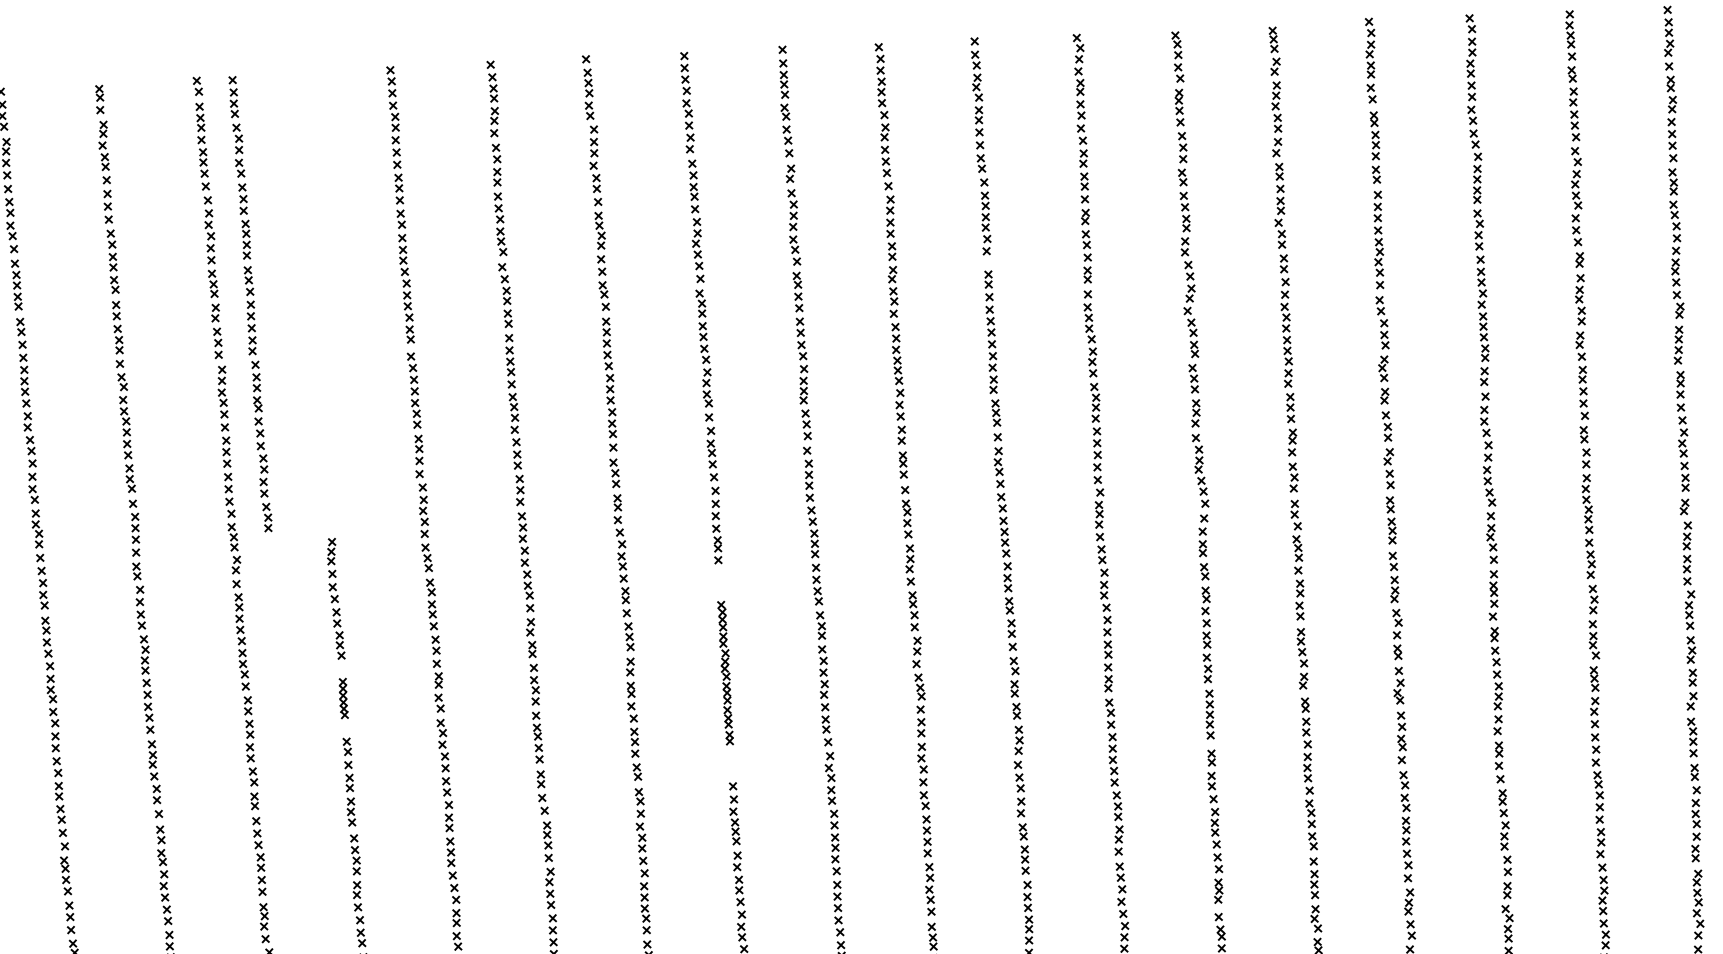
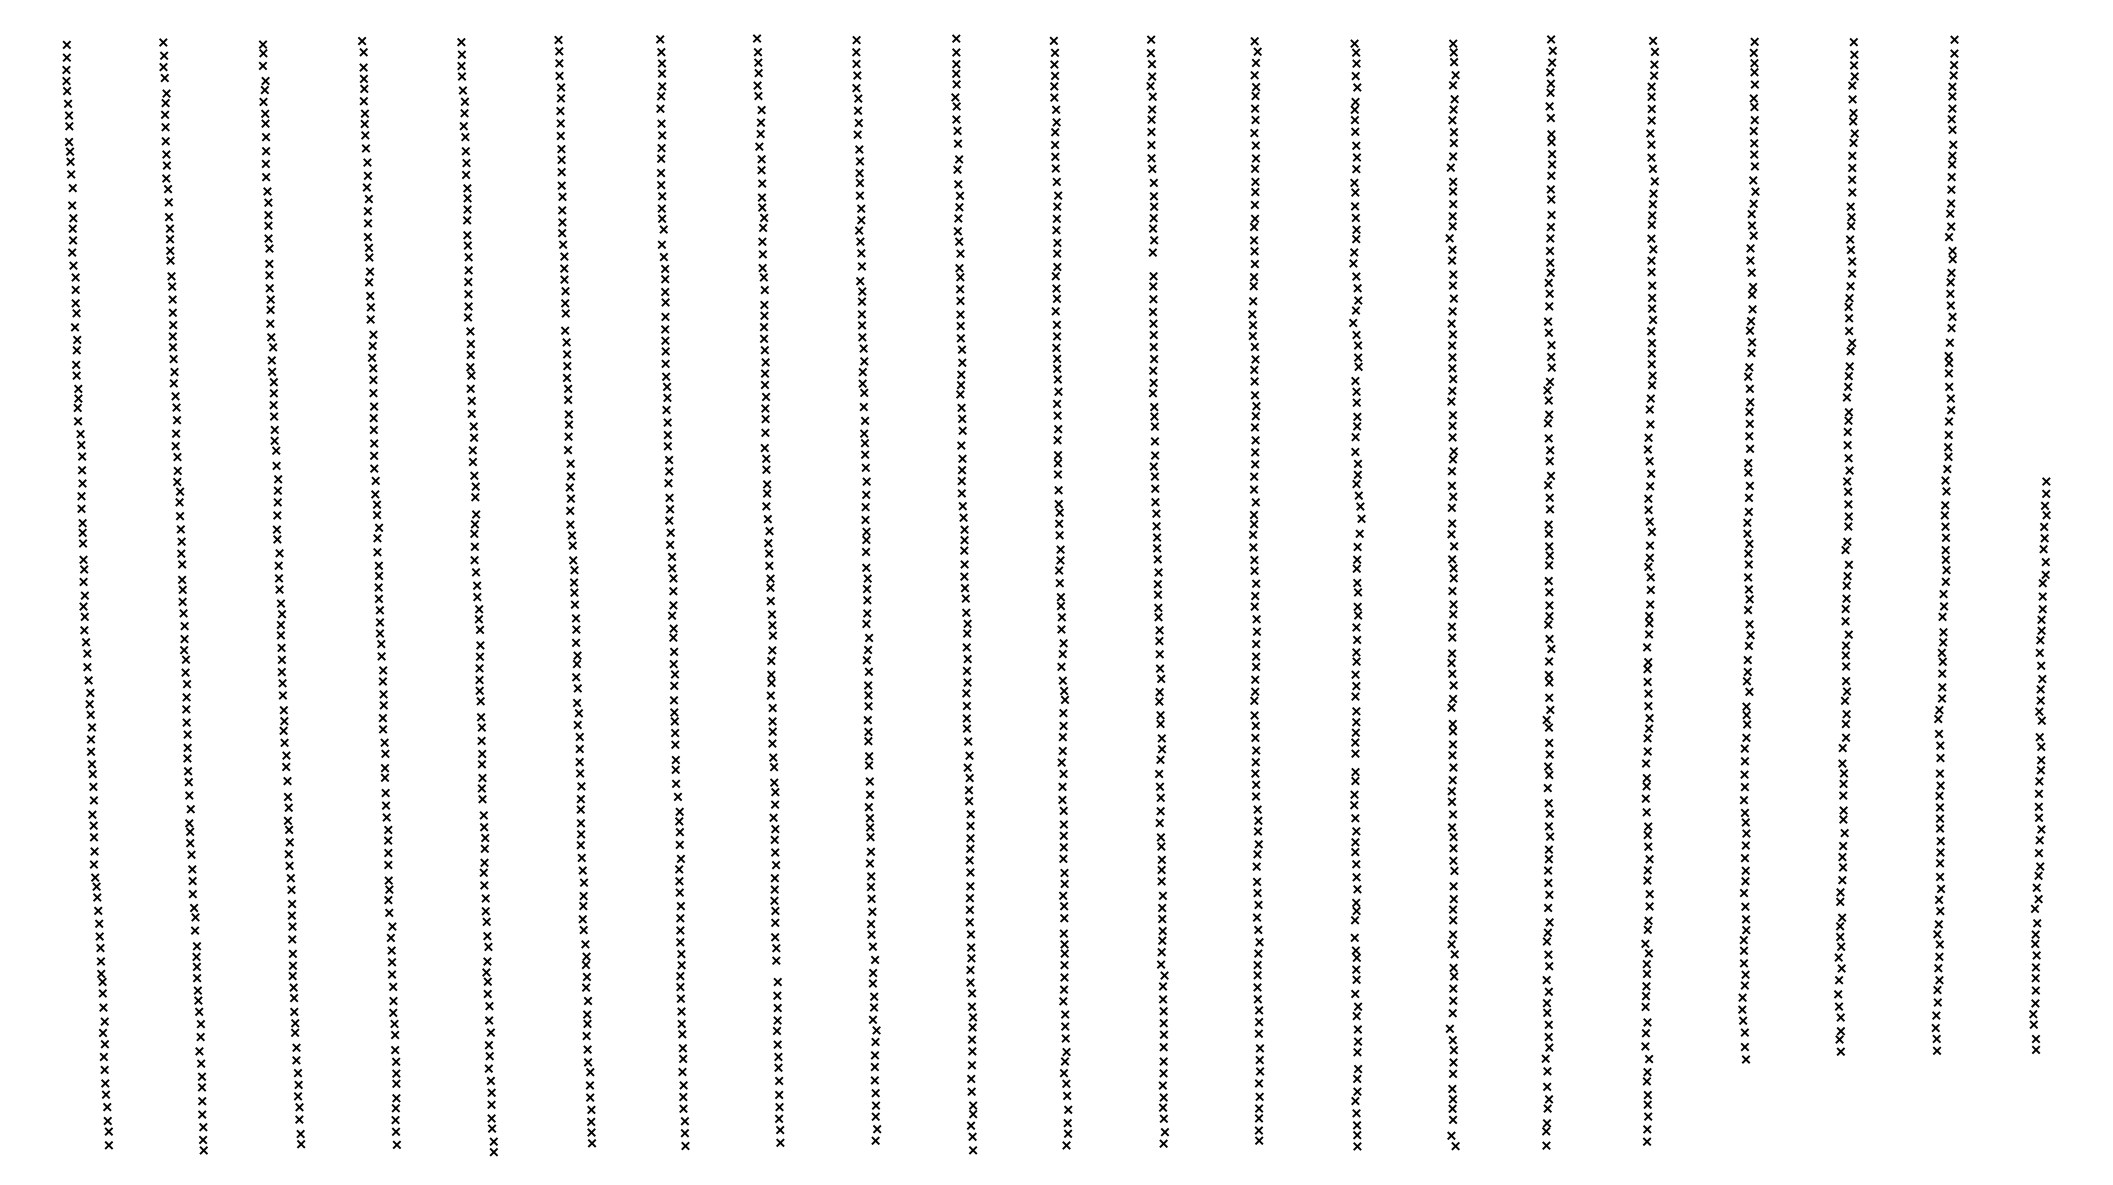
part: (250, 303) -> (468, 269), moved
part: (725, 673) -> (867, 666), size x1.43
part: (343, 698) -> (479, 673), size x1.67

